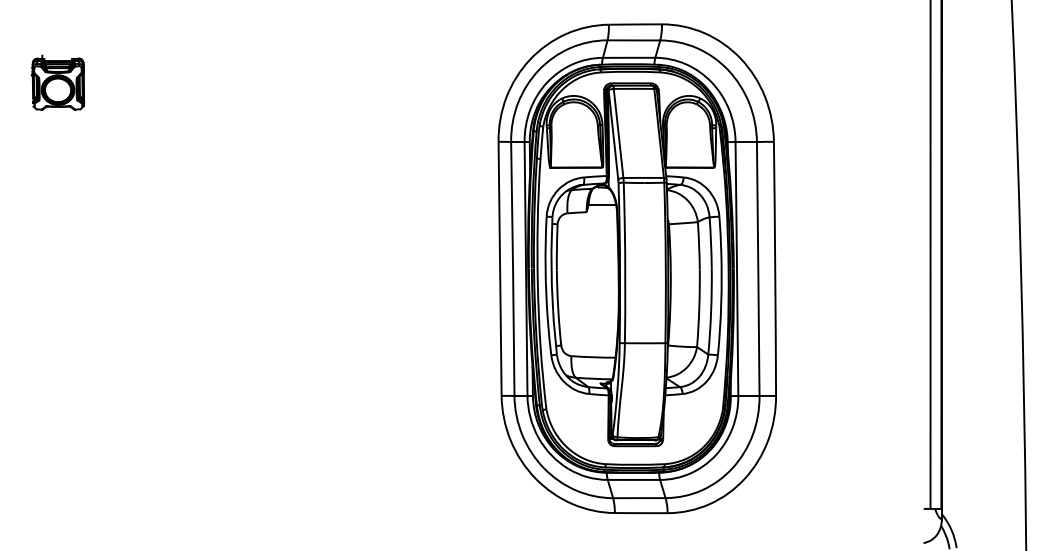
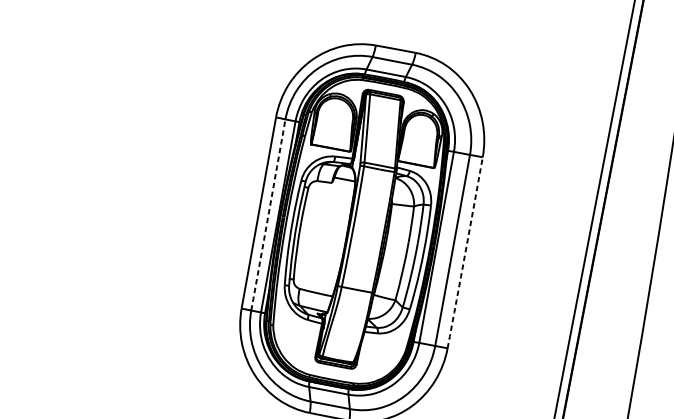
arc: (775, 268) -> (465, 252), solid -> dashed
arc: (513, 269) -> (268, 215), solid -> dashed

